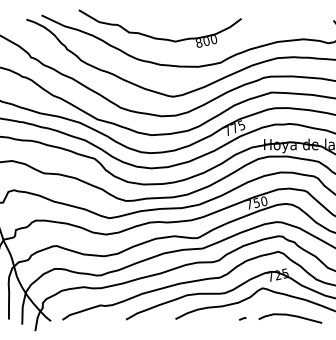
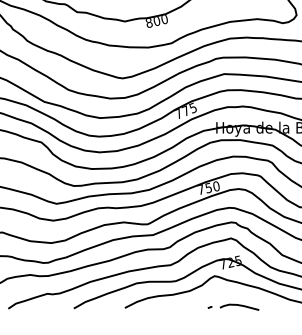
part: (280, 318) -> (233, 307), size x0.6

